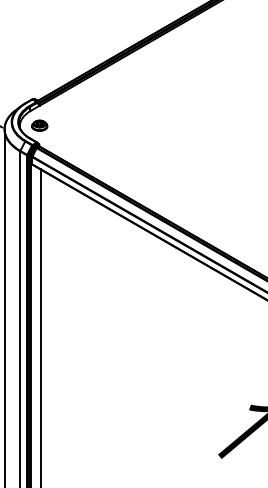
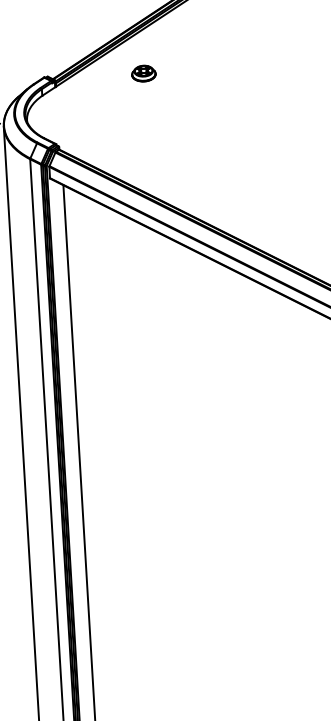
part: (39, 125) -> (143, 73), moved

